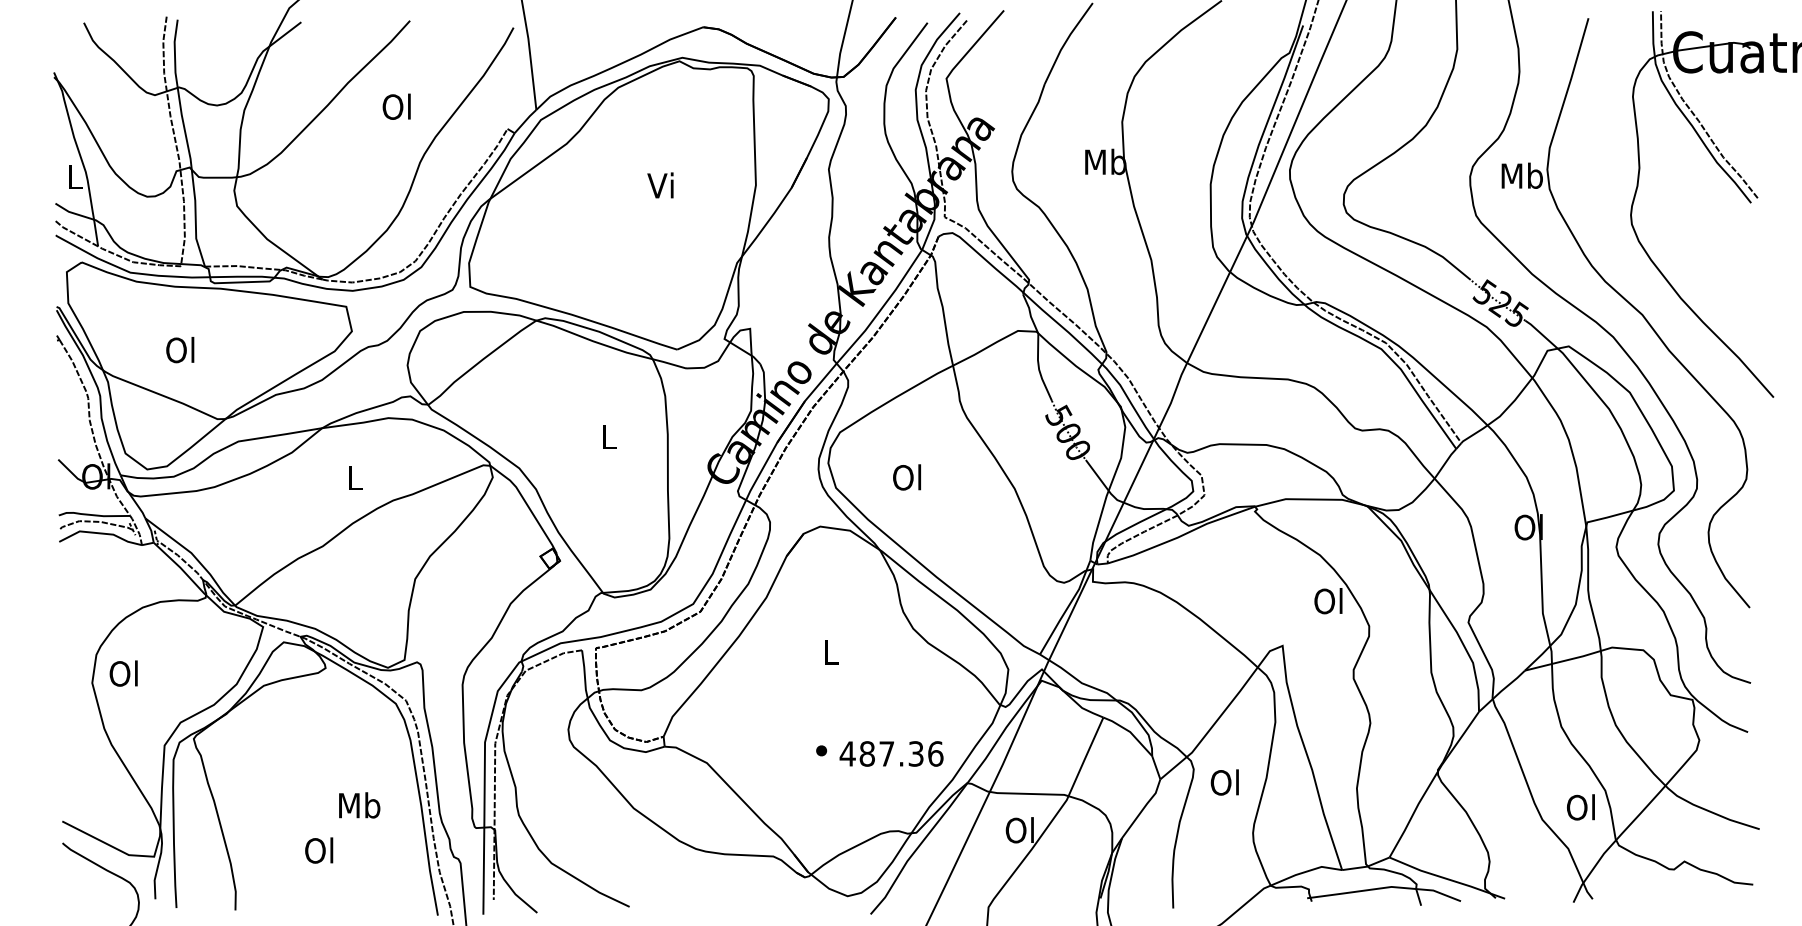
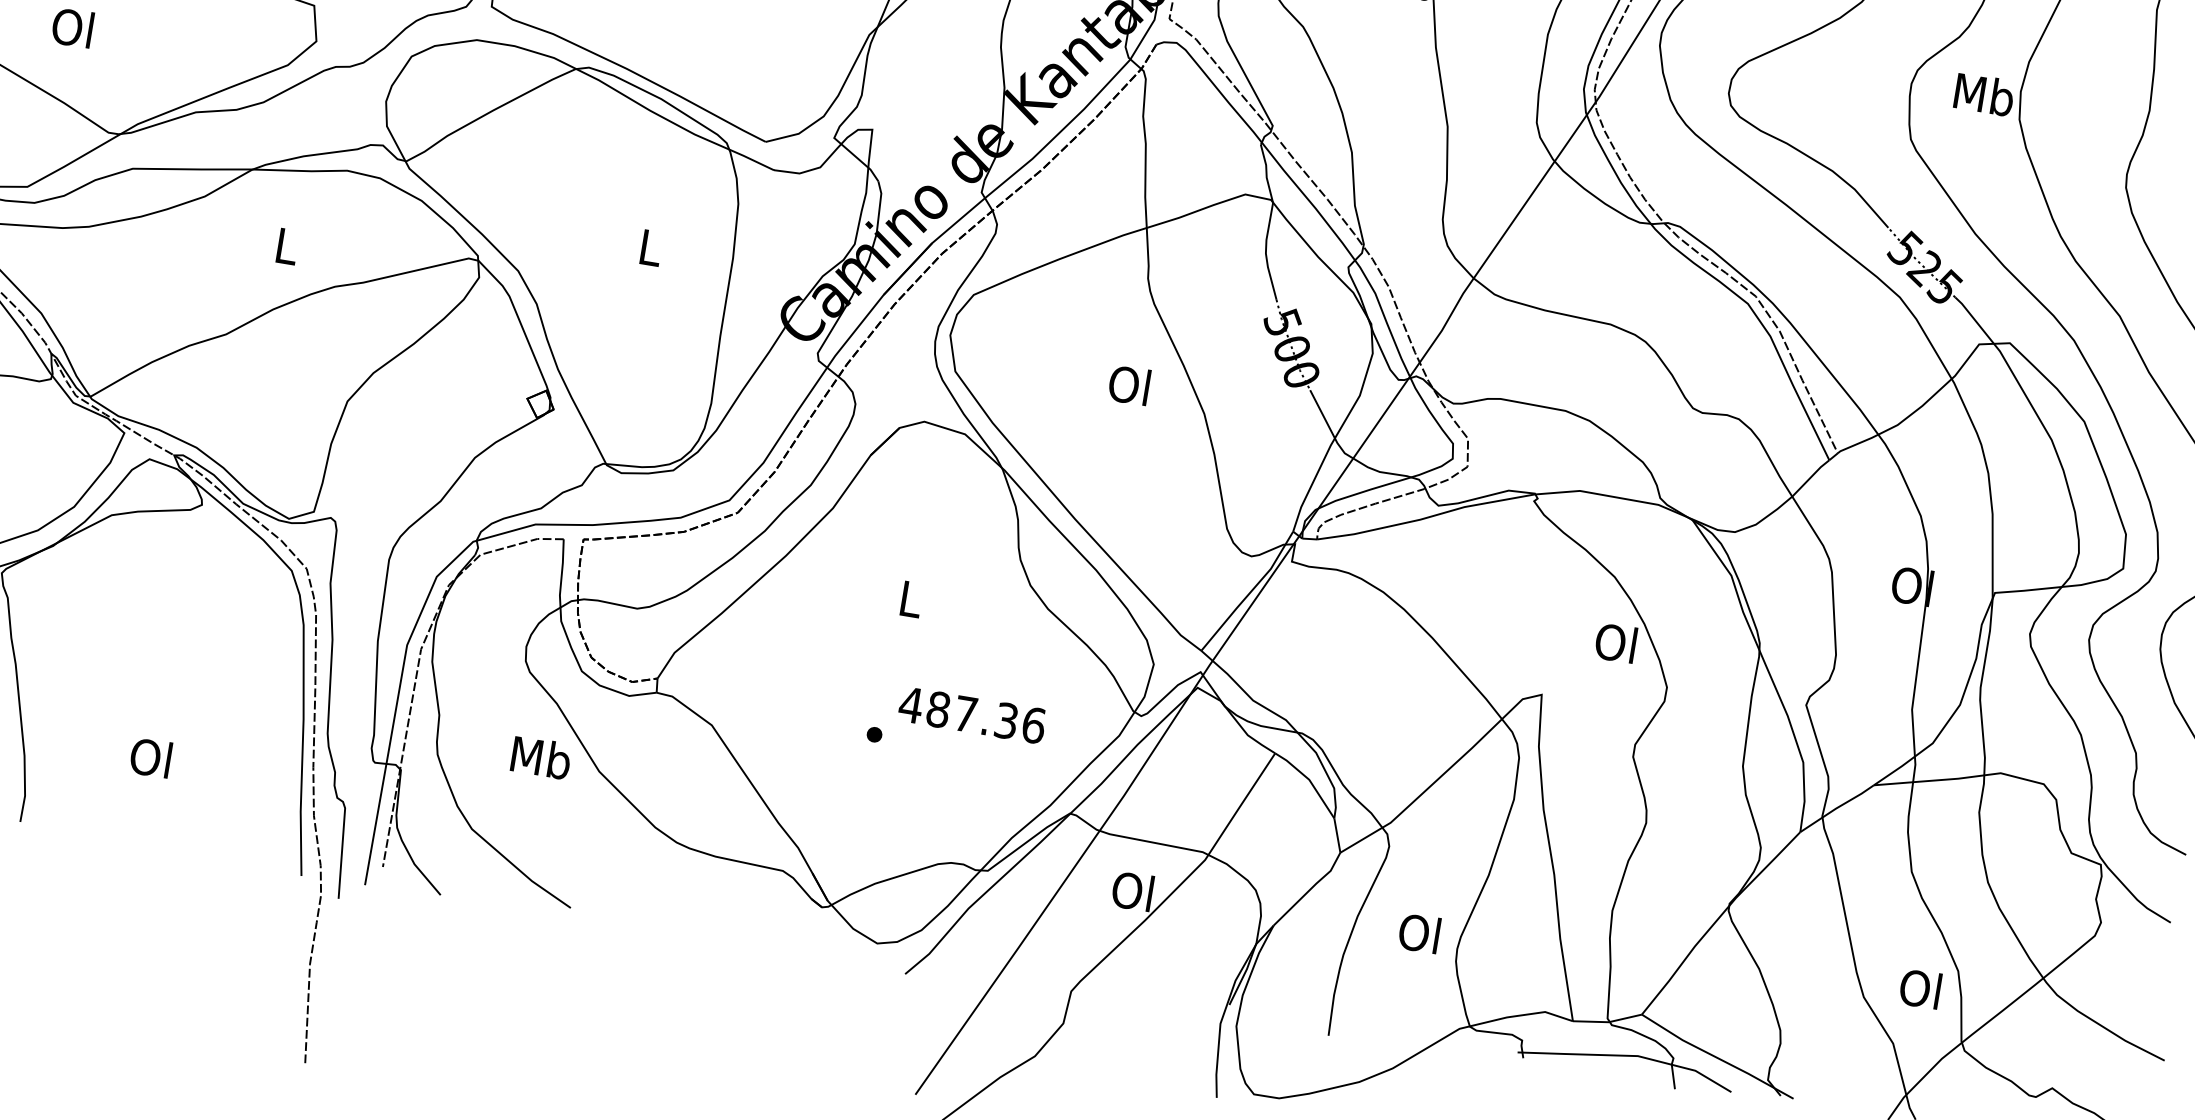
text: (906, 477) -> (1128, 385), moved
text: (891, 753) -> (972, 714), moved
text: (1224, 782) -> (1418, 933), moved
text: (359, 805) -> (541, 757), moved

